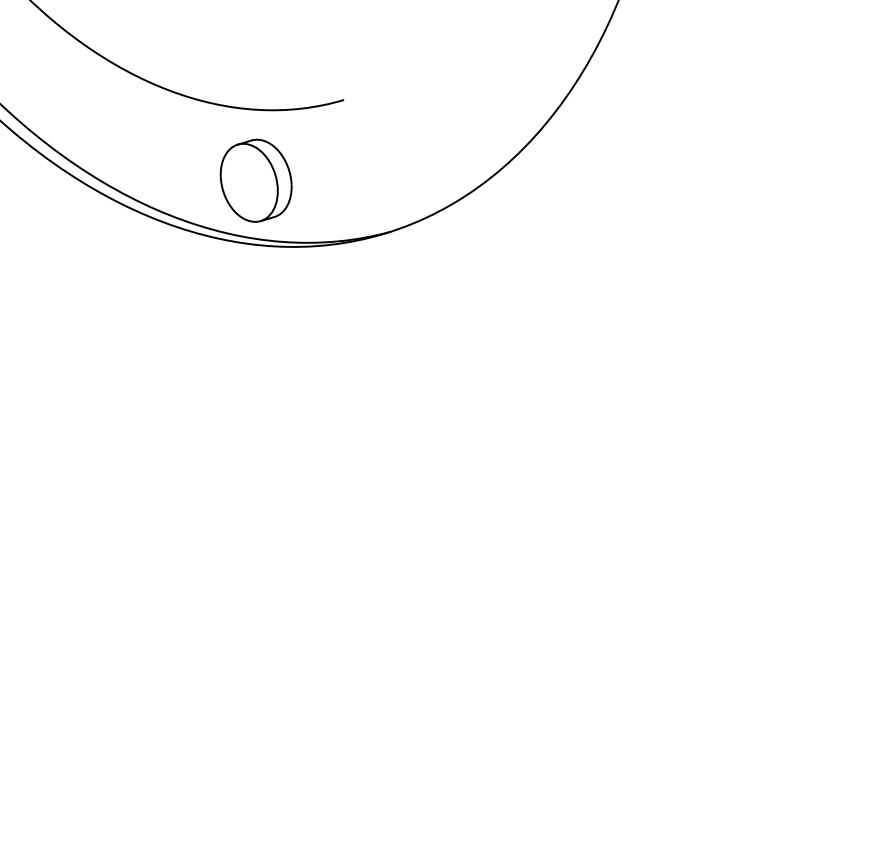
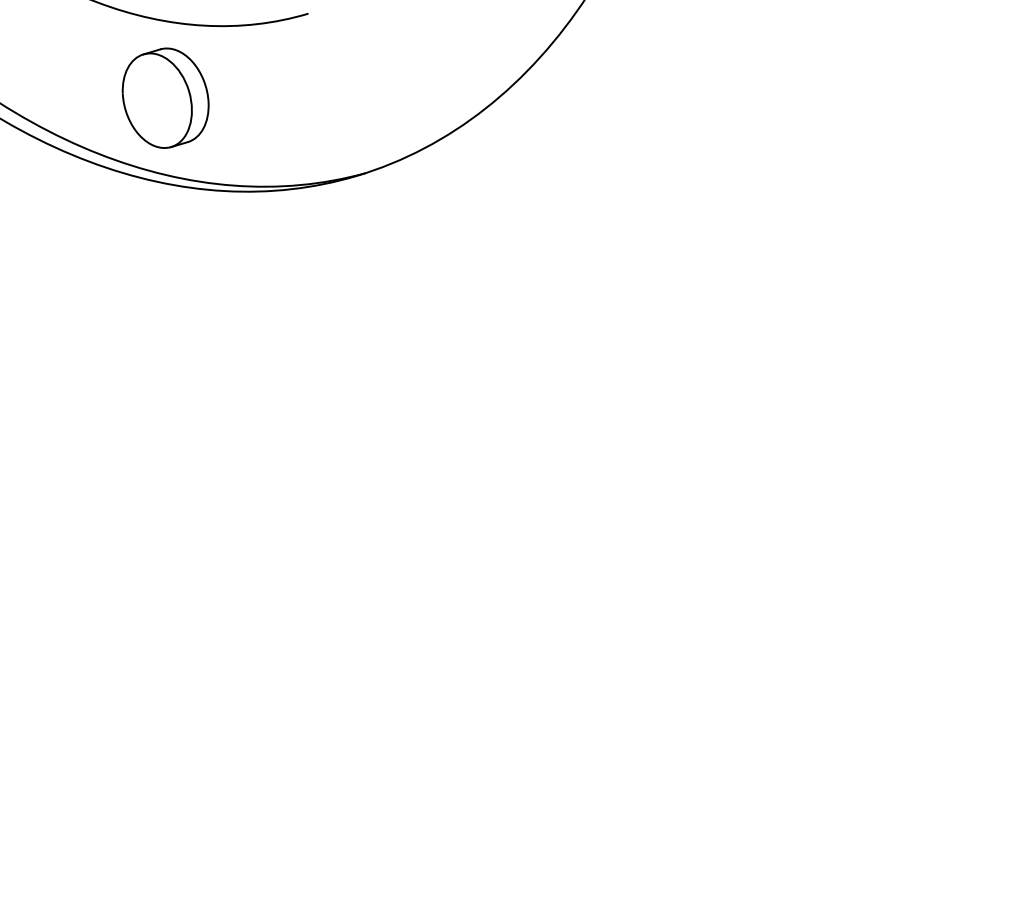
part: (255, 180) -> (164, 97), moved

